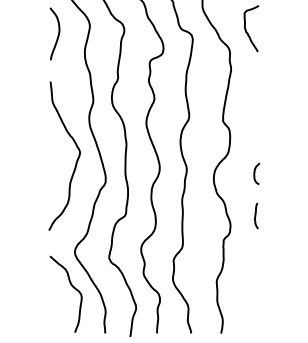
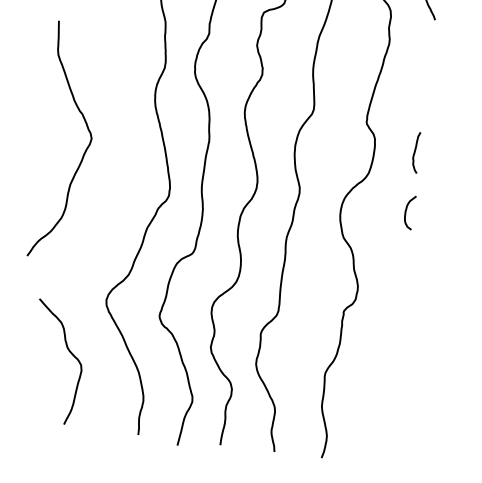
curve: (76, 159) -> (84, 149), moved
curve: (256, 215) -> (416, 151), moved
curve: (71, 286) -> (67, 350), moved

